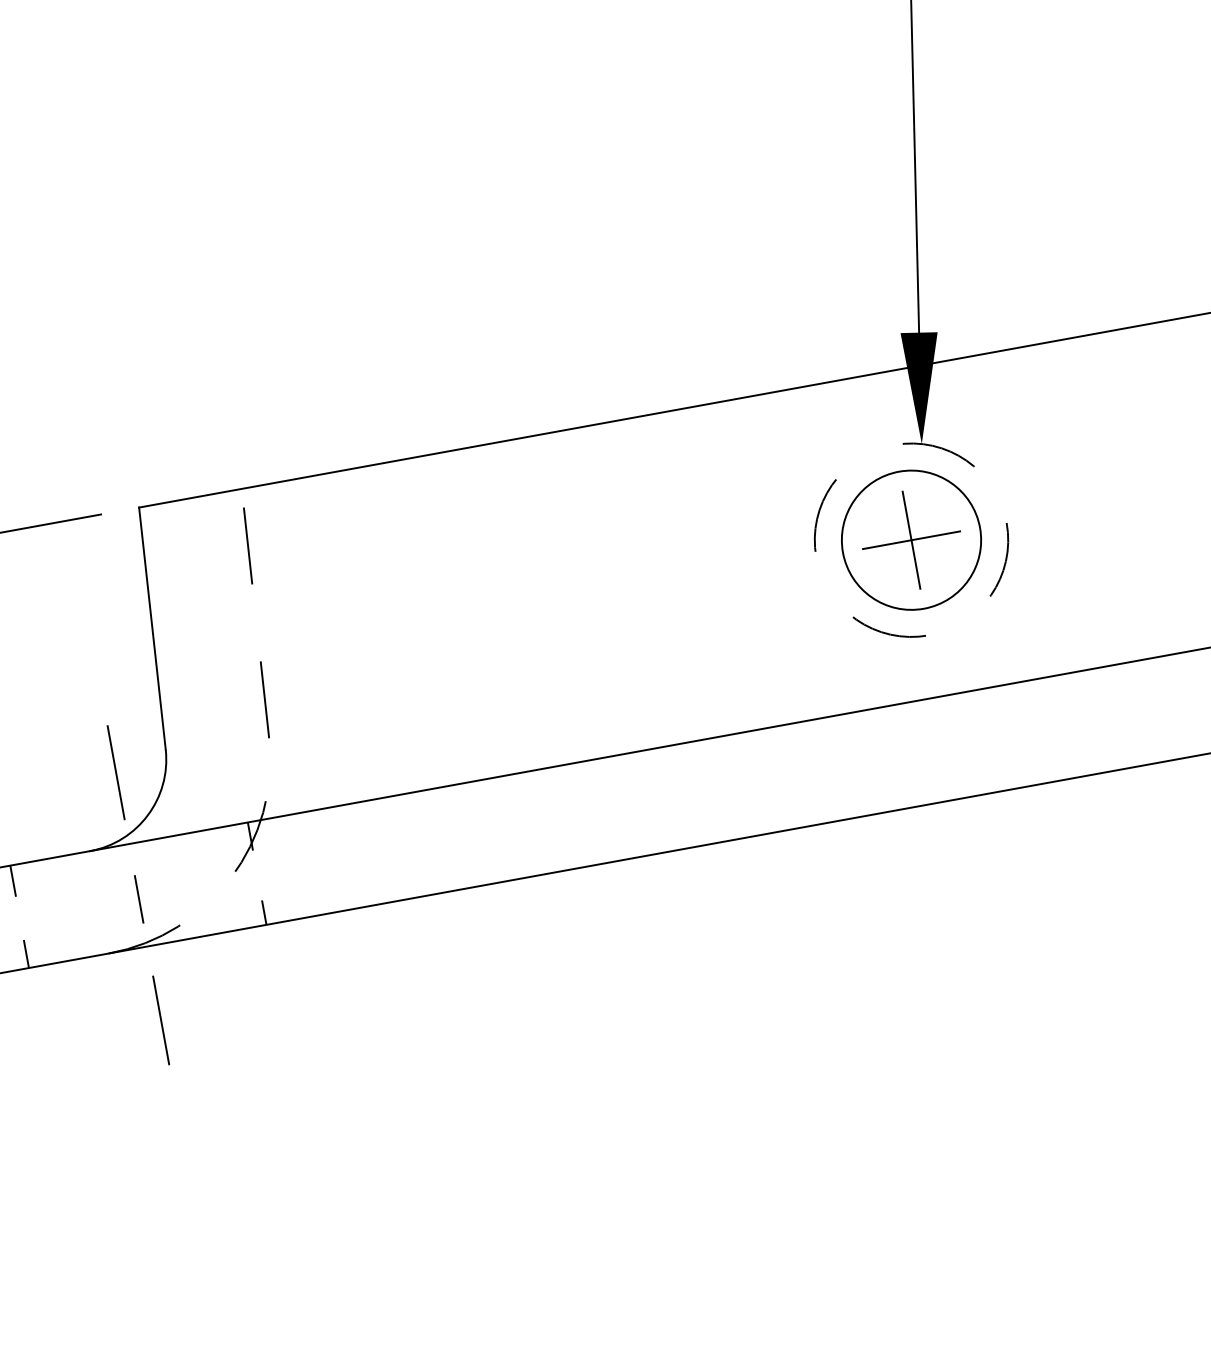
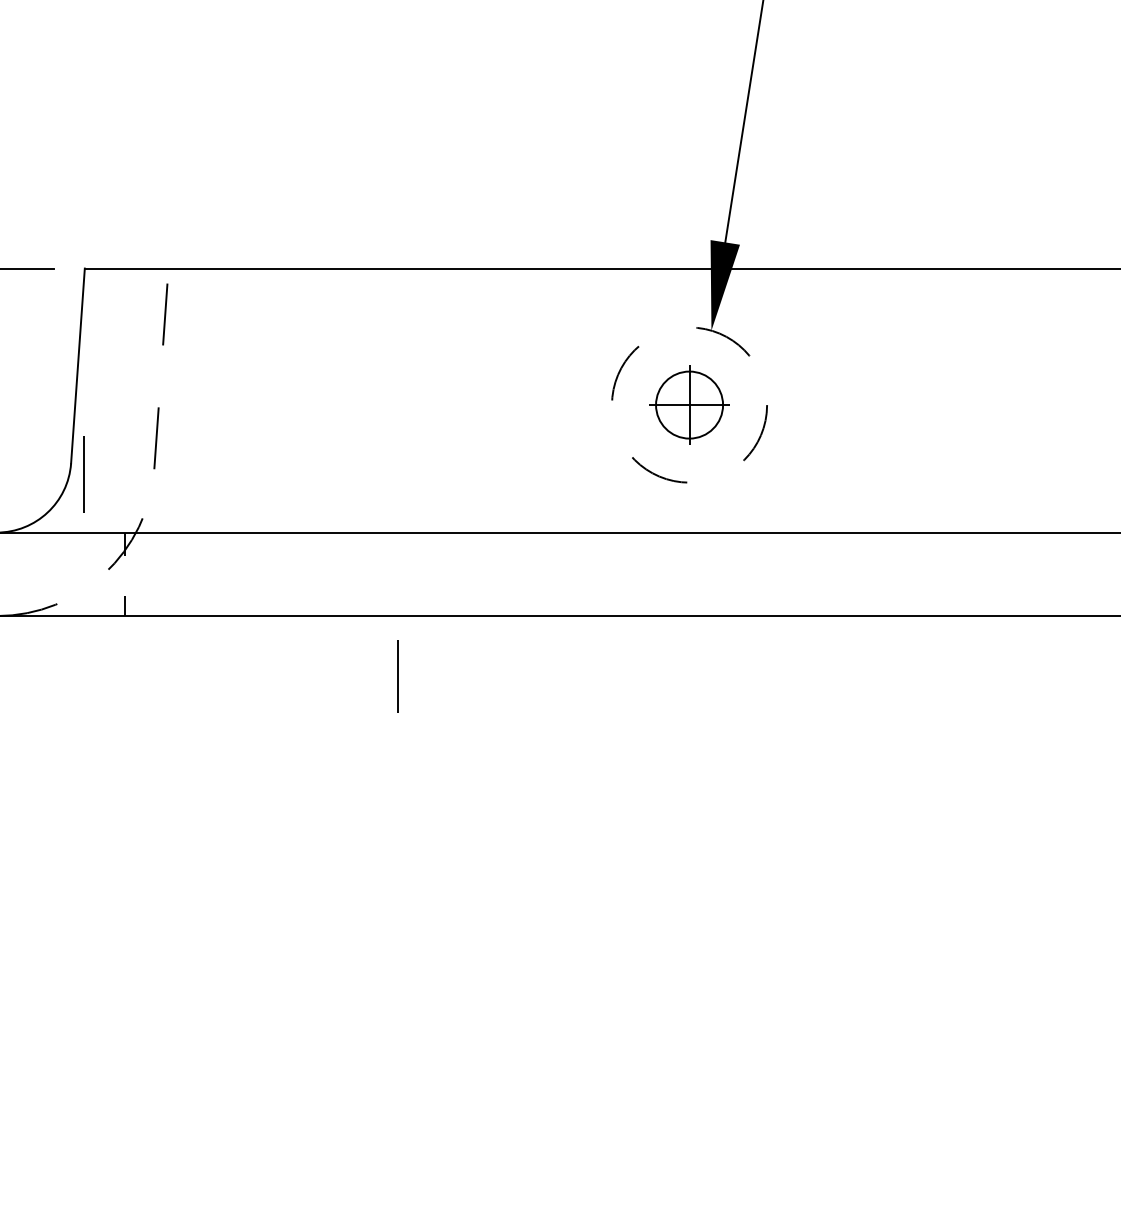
circle: (911, 539) -> (689, 404), size x0.6
line: (115, 772) -> (83, 474), moved
line: (138, 899) -> (28, 577), removed
line: (160, 1020) -> (397, 676), moved

